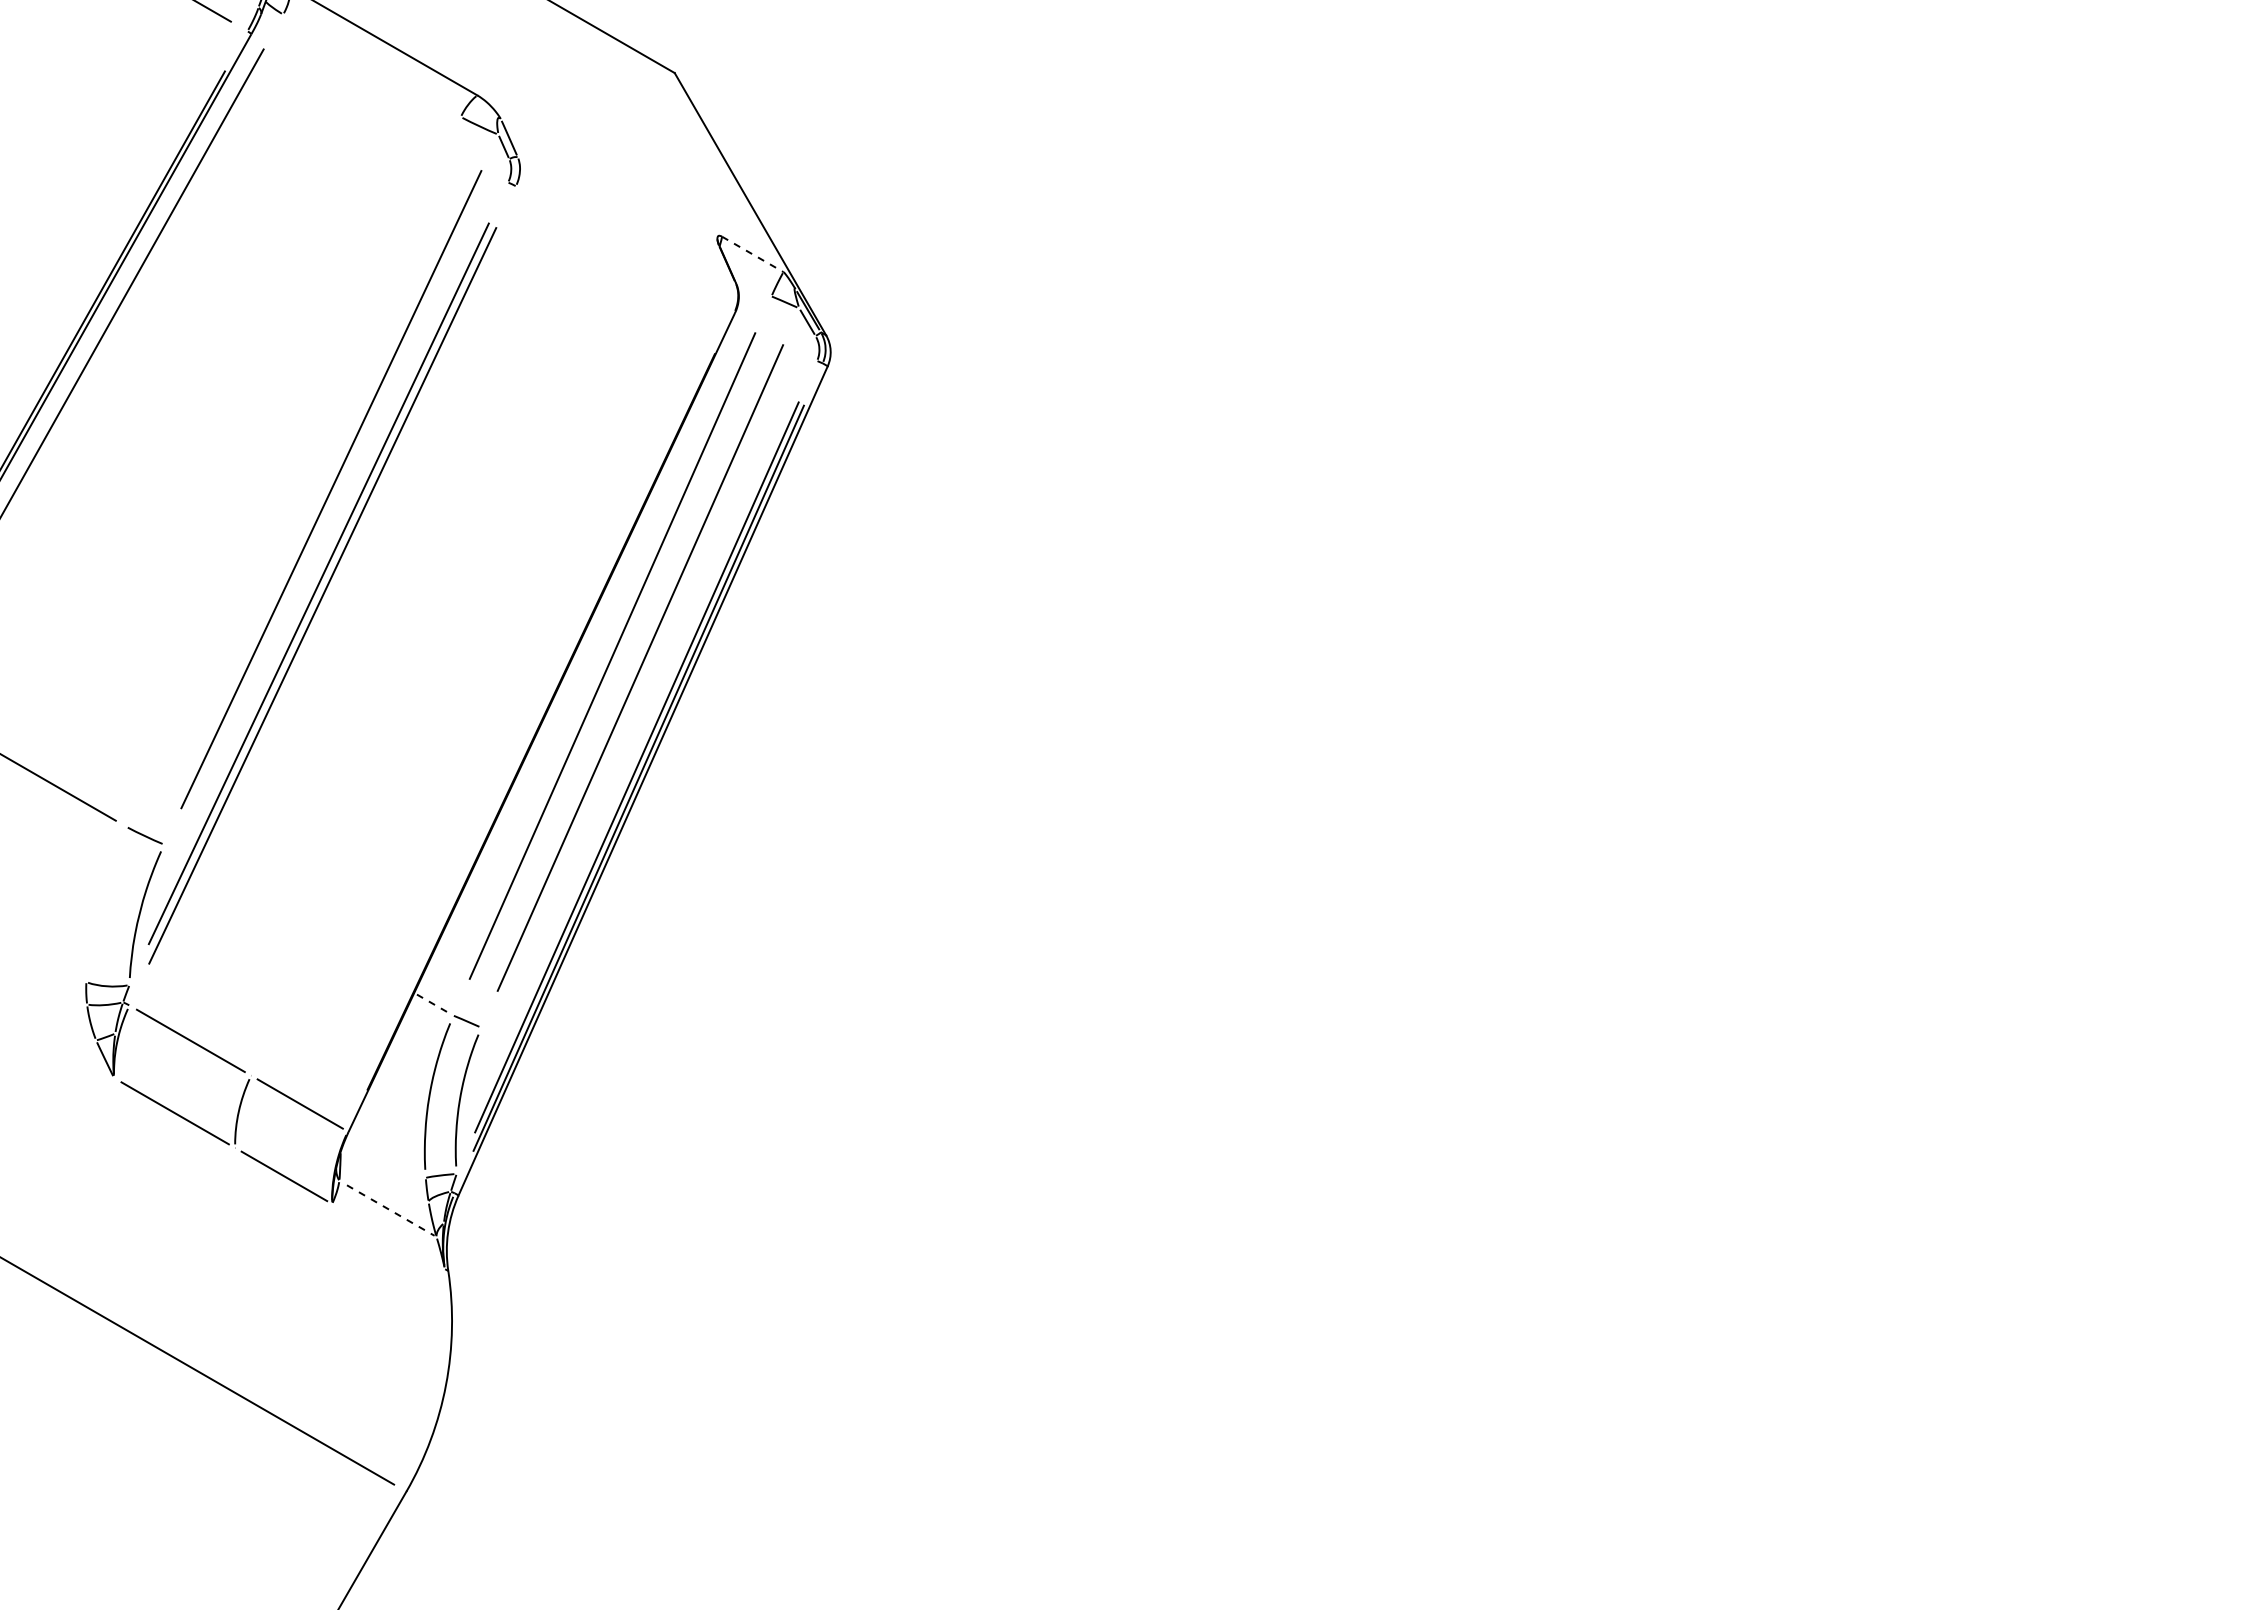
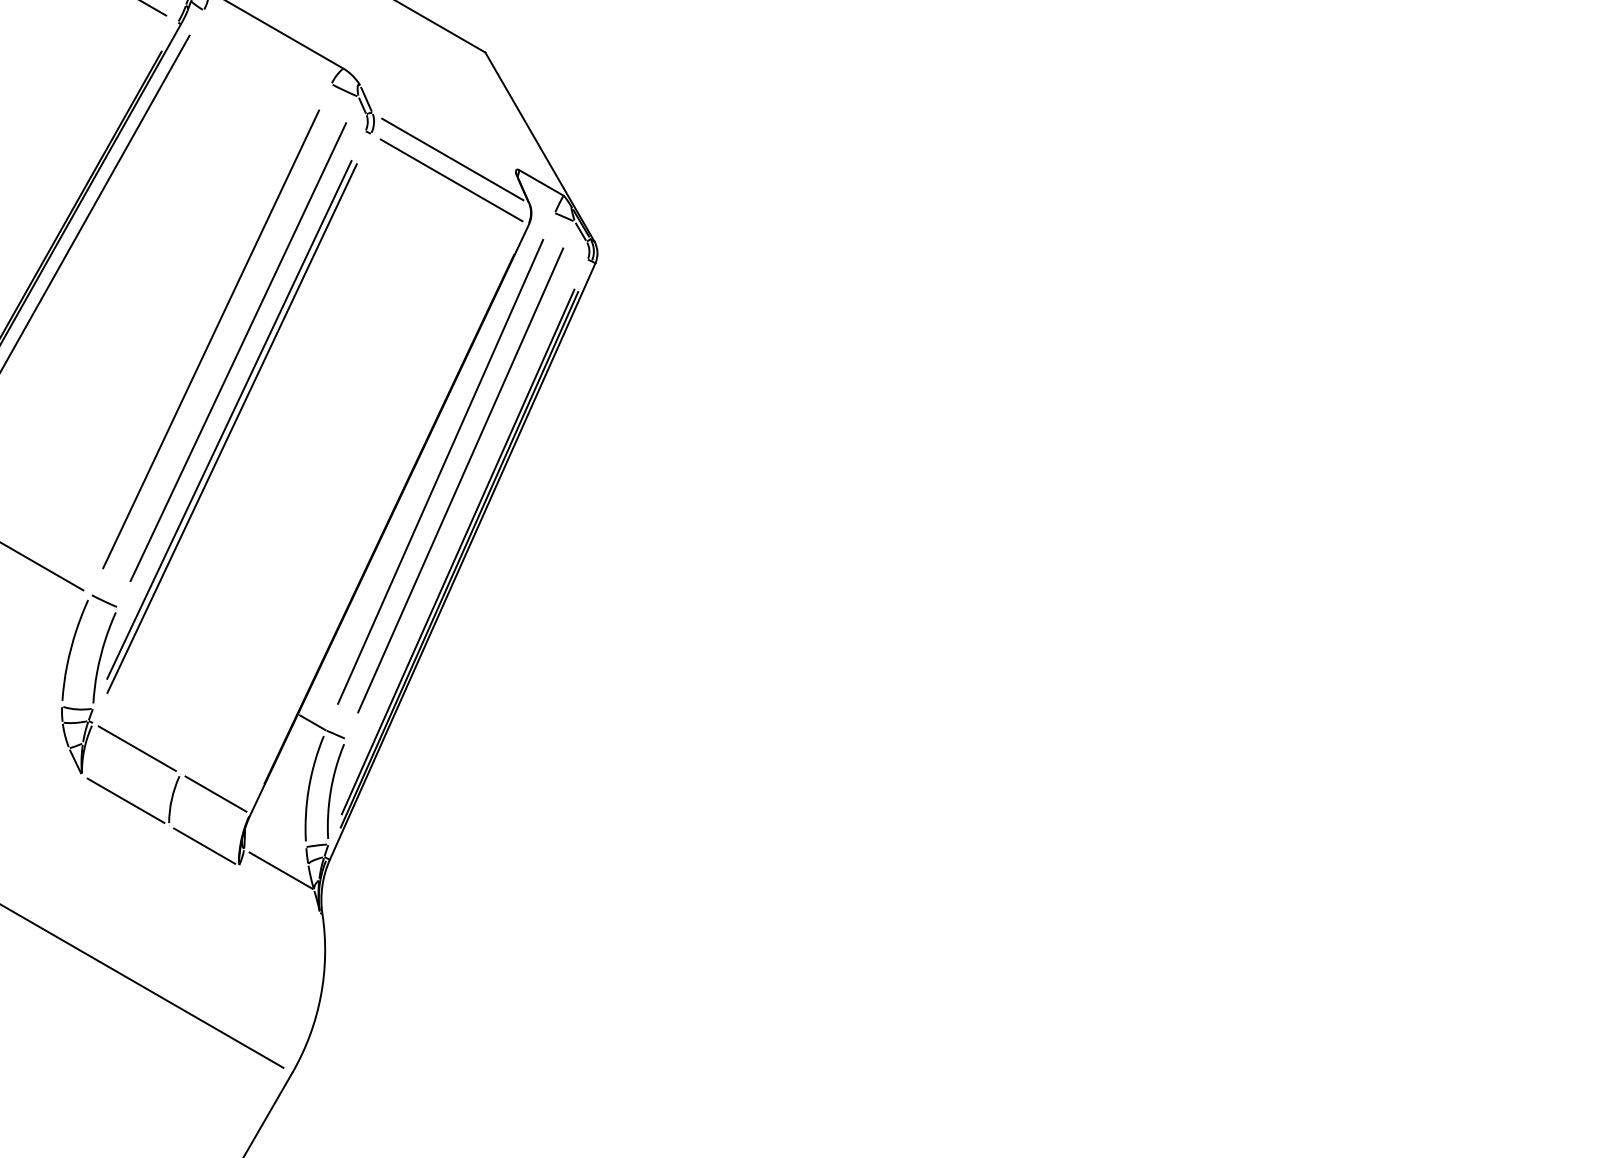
line: (629, 221) -> (452, 159), added
line: (627, 250) -> (451, 180), added
line: (753, 254) -> (541, 183), dashed -> solid
line: (293, 471) -> (211, 339), added
curve: (99, 903) -> (71, 649), added
line: (435, 1005) -> (313, 723), dashed -> solid
line: (390, 1210) -> (280, 870), dashed -> solid

